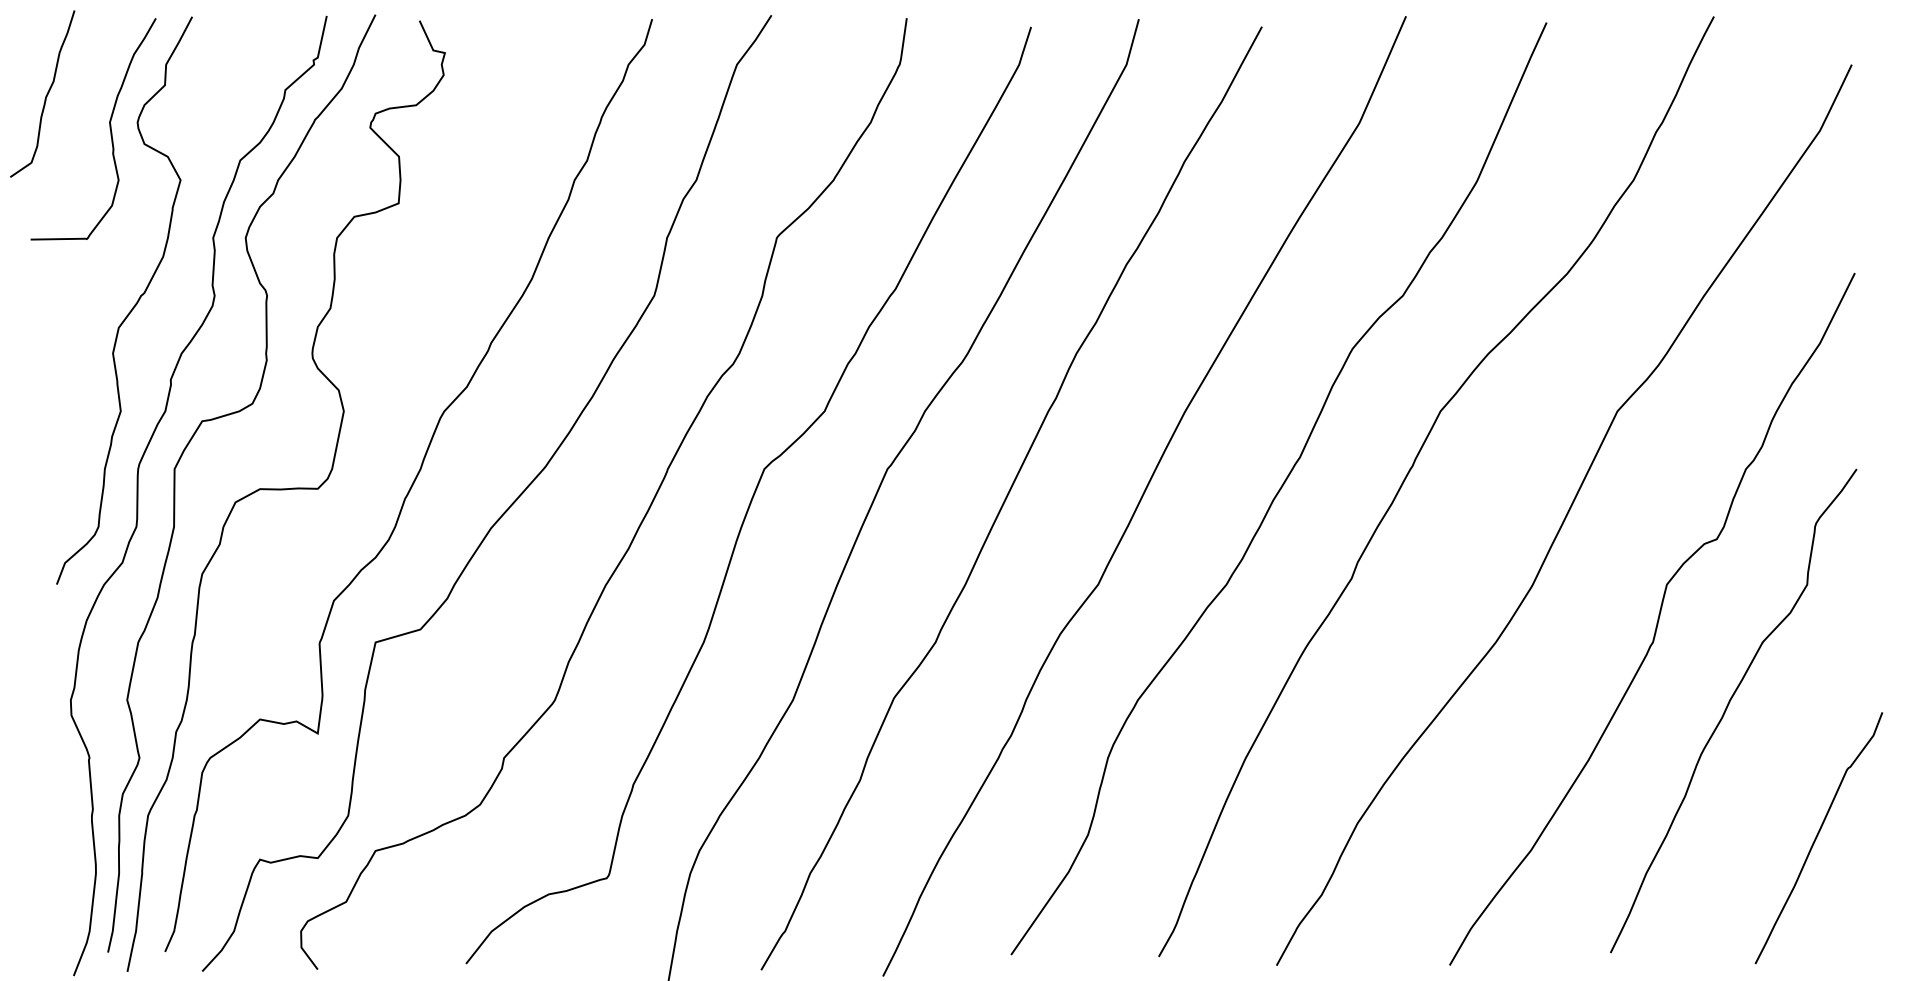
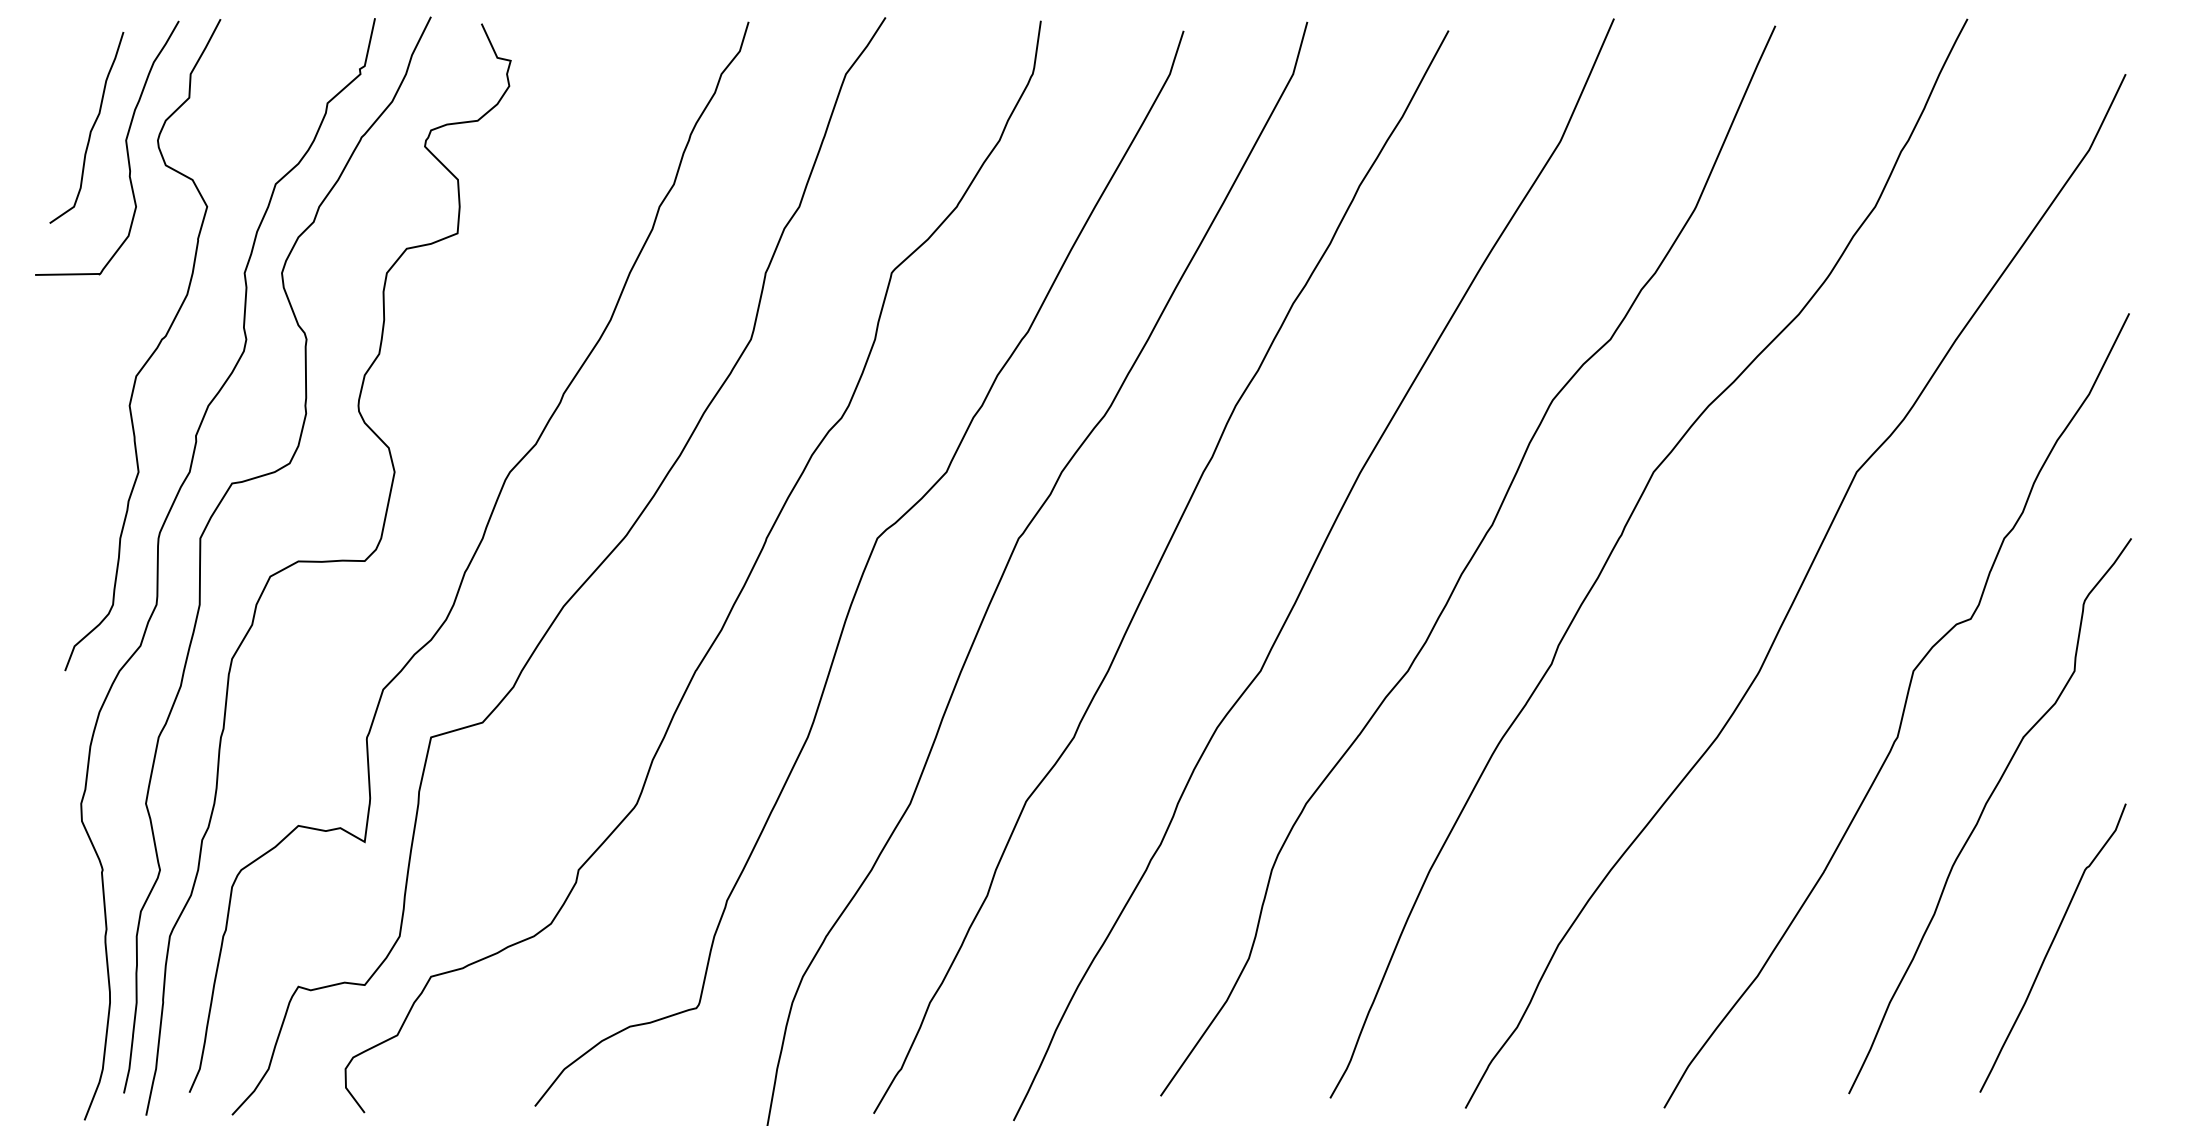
curve: (45, 95) -> (90, 129), moved
curve: (1817, 836) -> (2051, 946), moved

